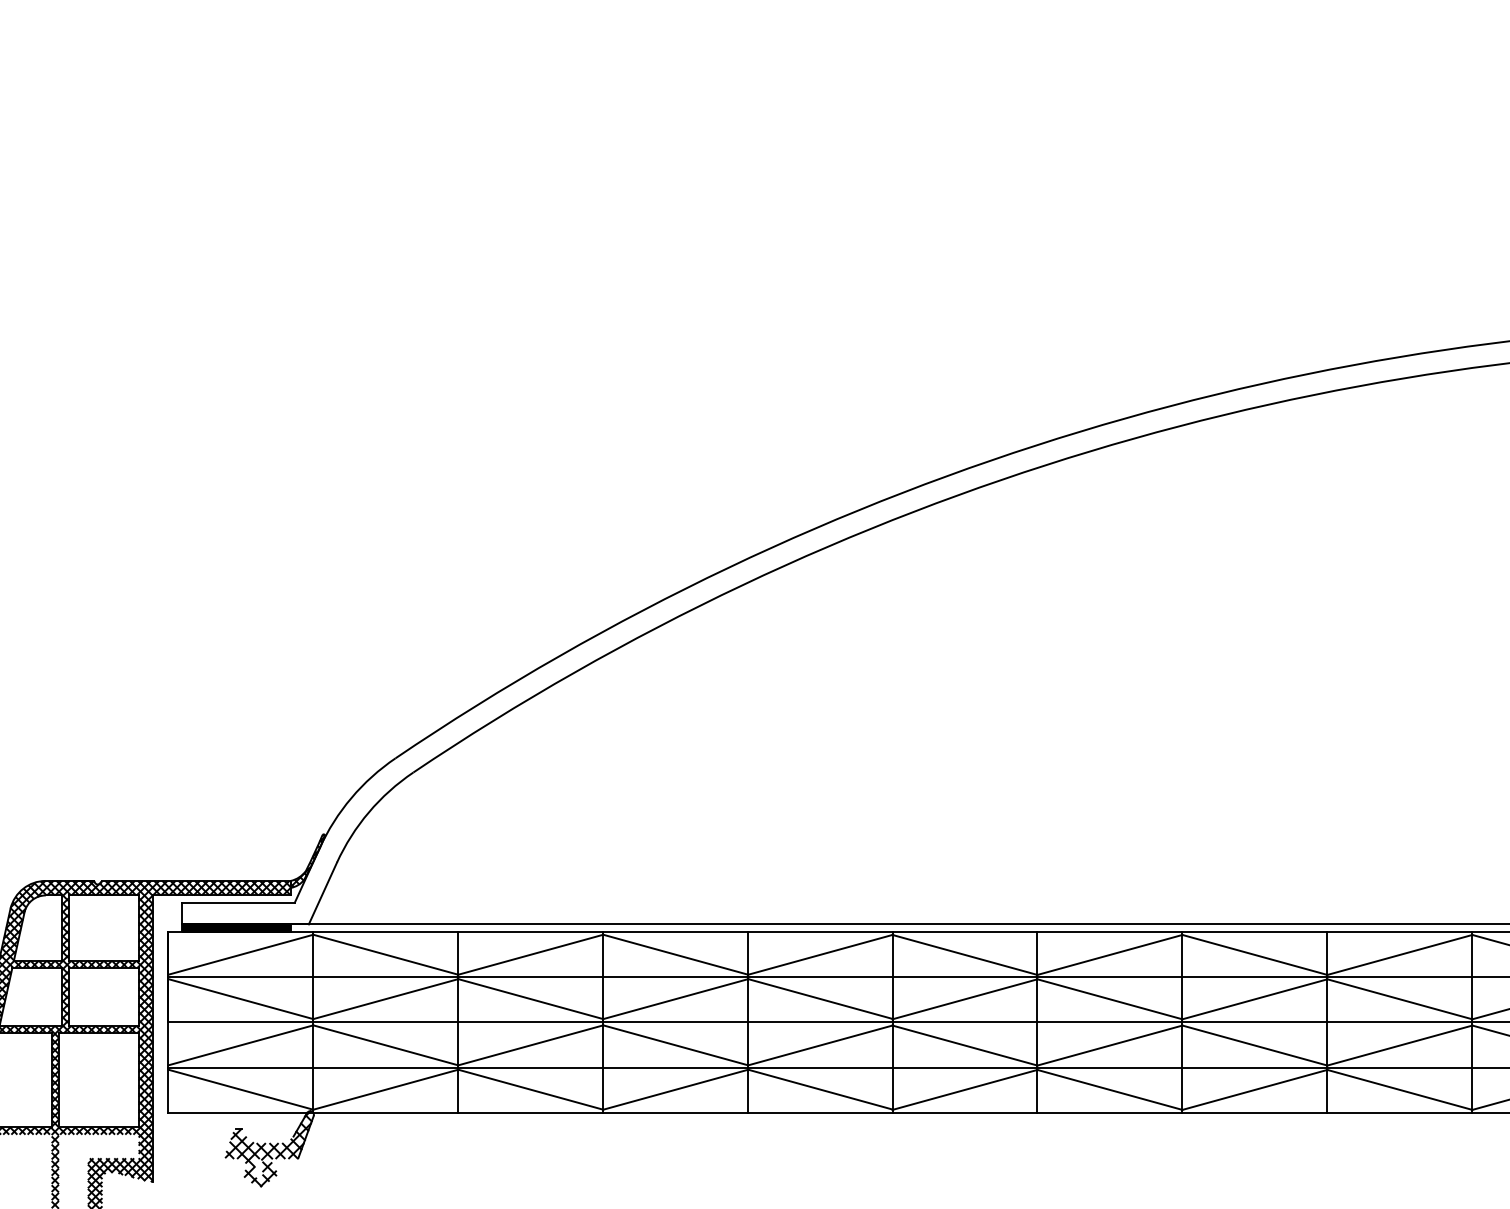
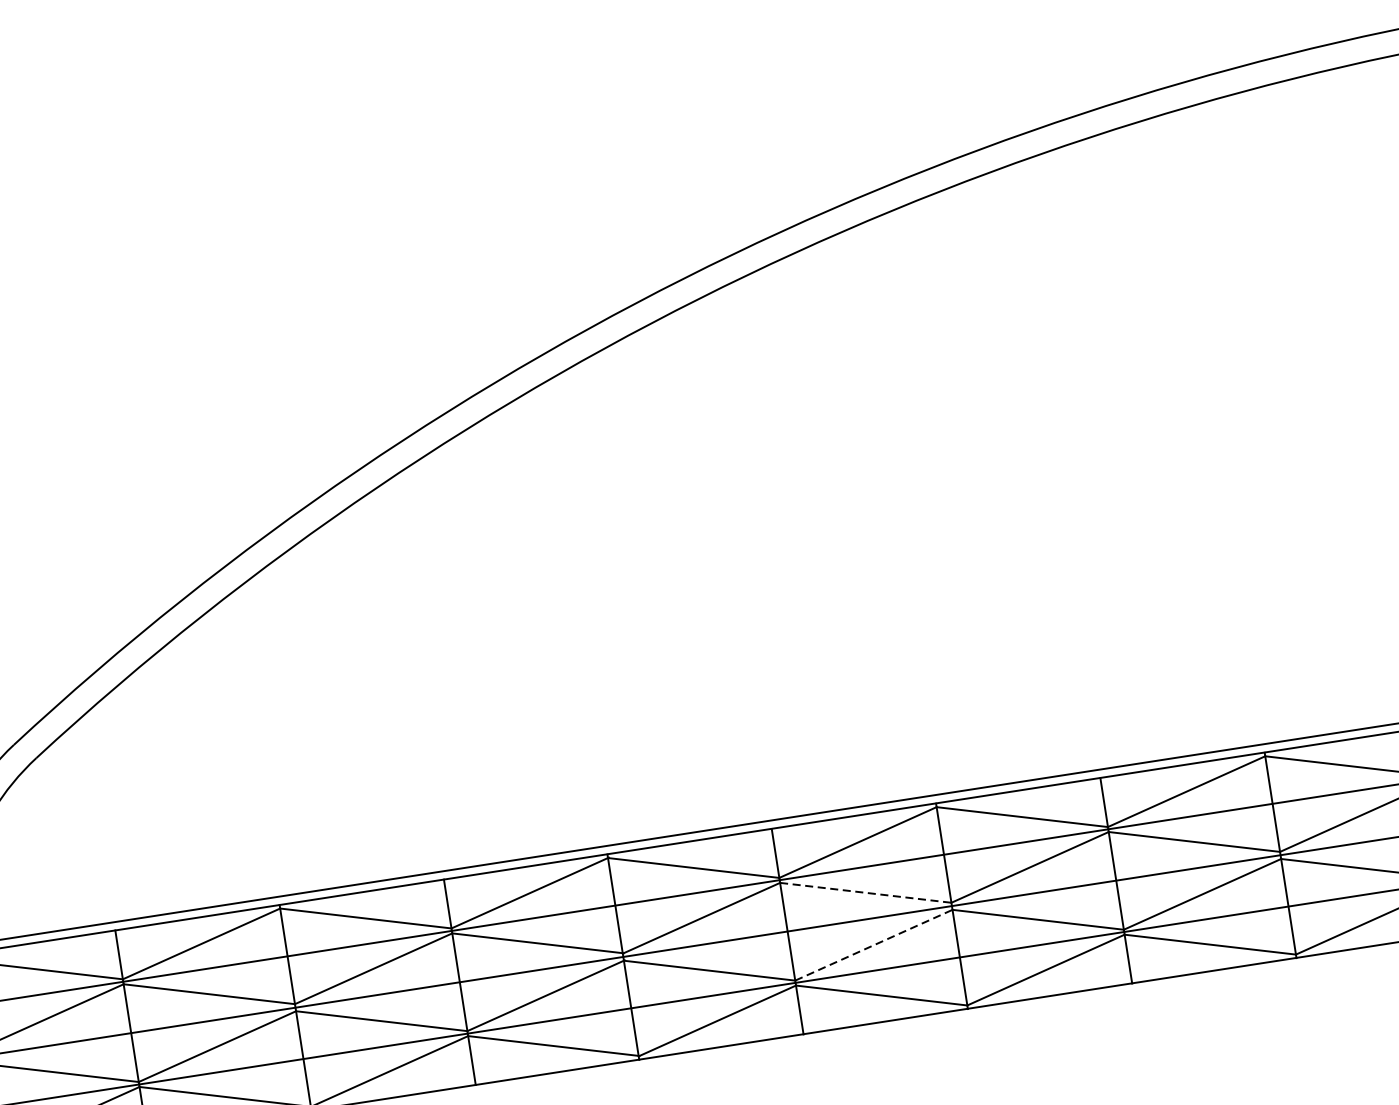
line: (1110, 999) -> (866, 892), solid -> dashed
line: (1110, 1045) -> (874, 945), solid -> dashed

